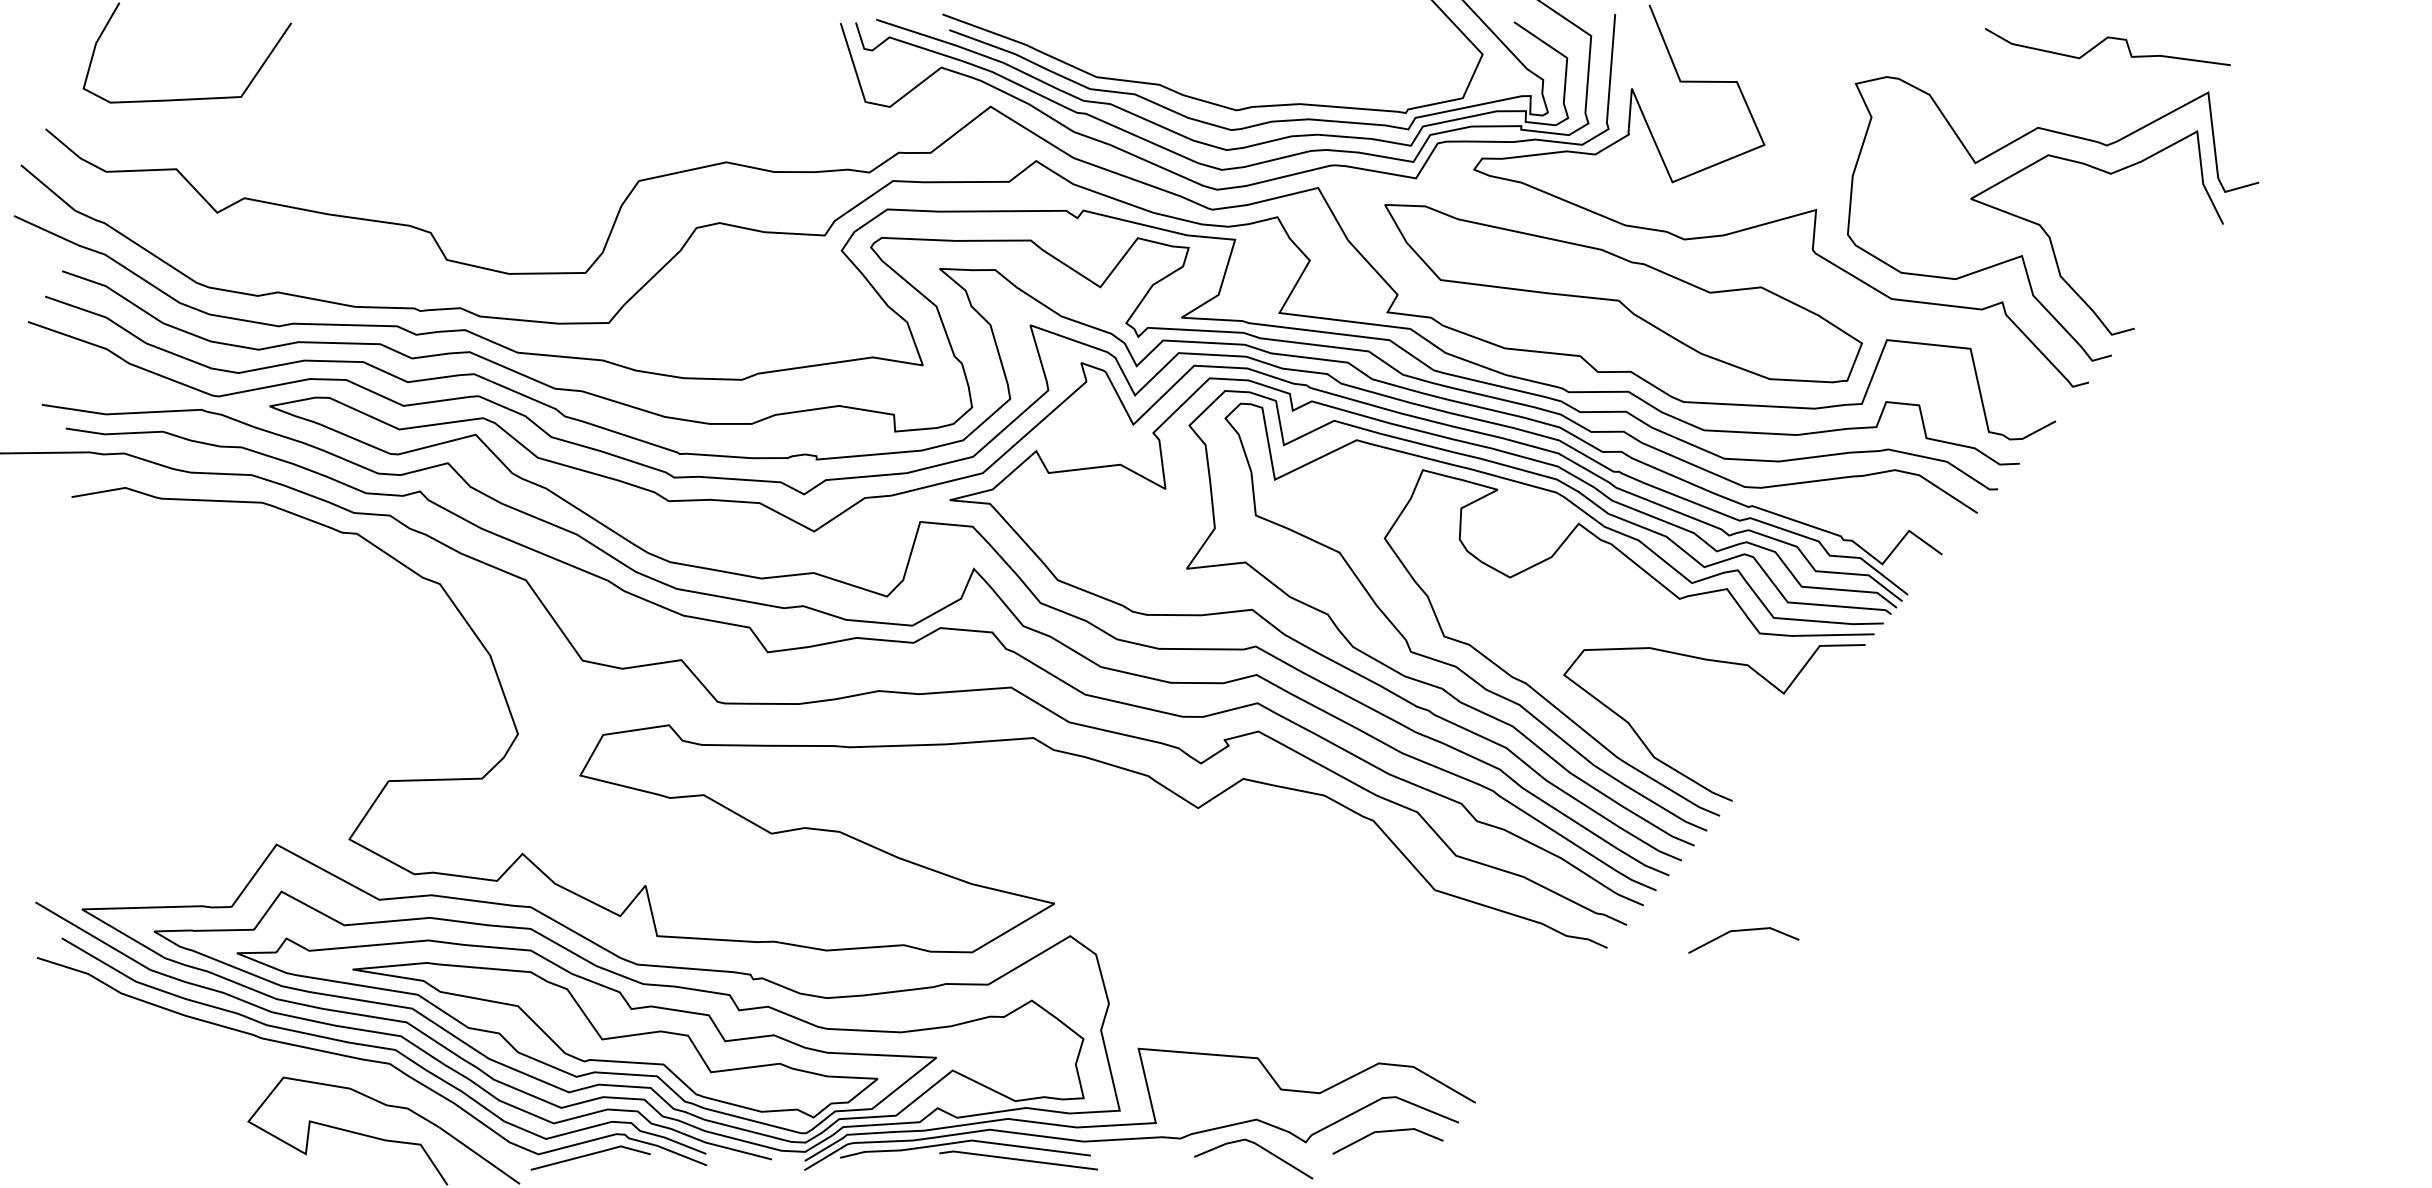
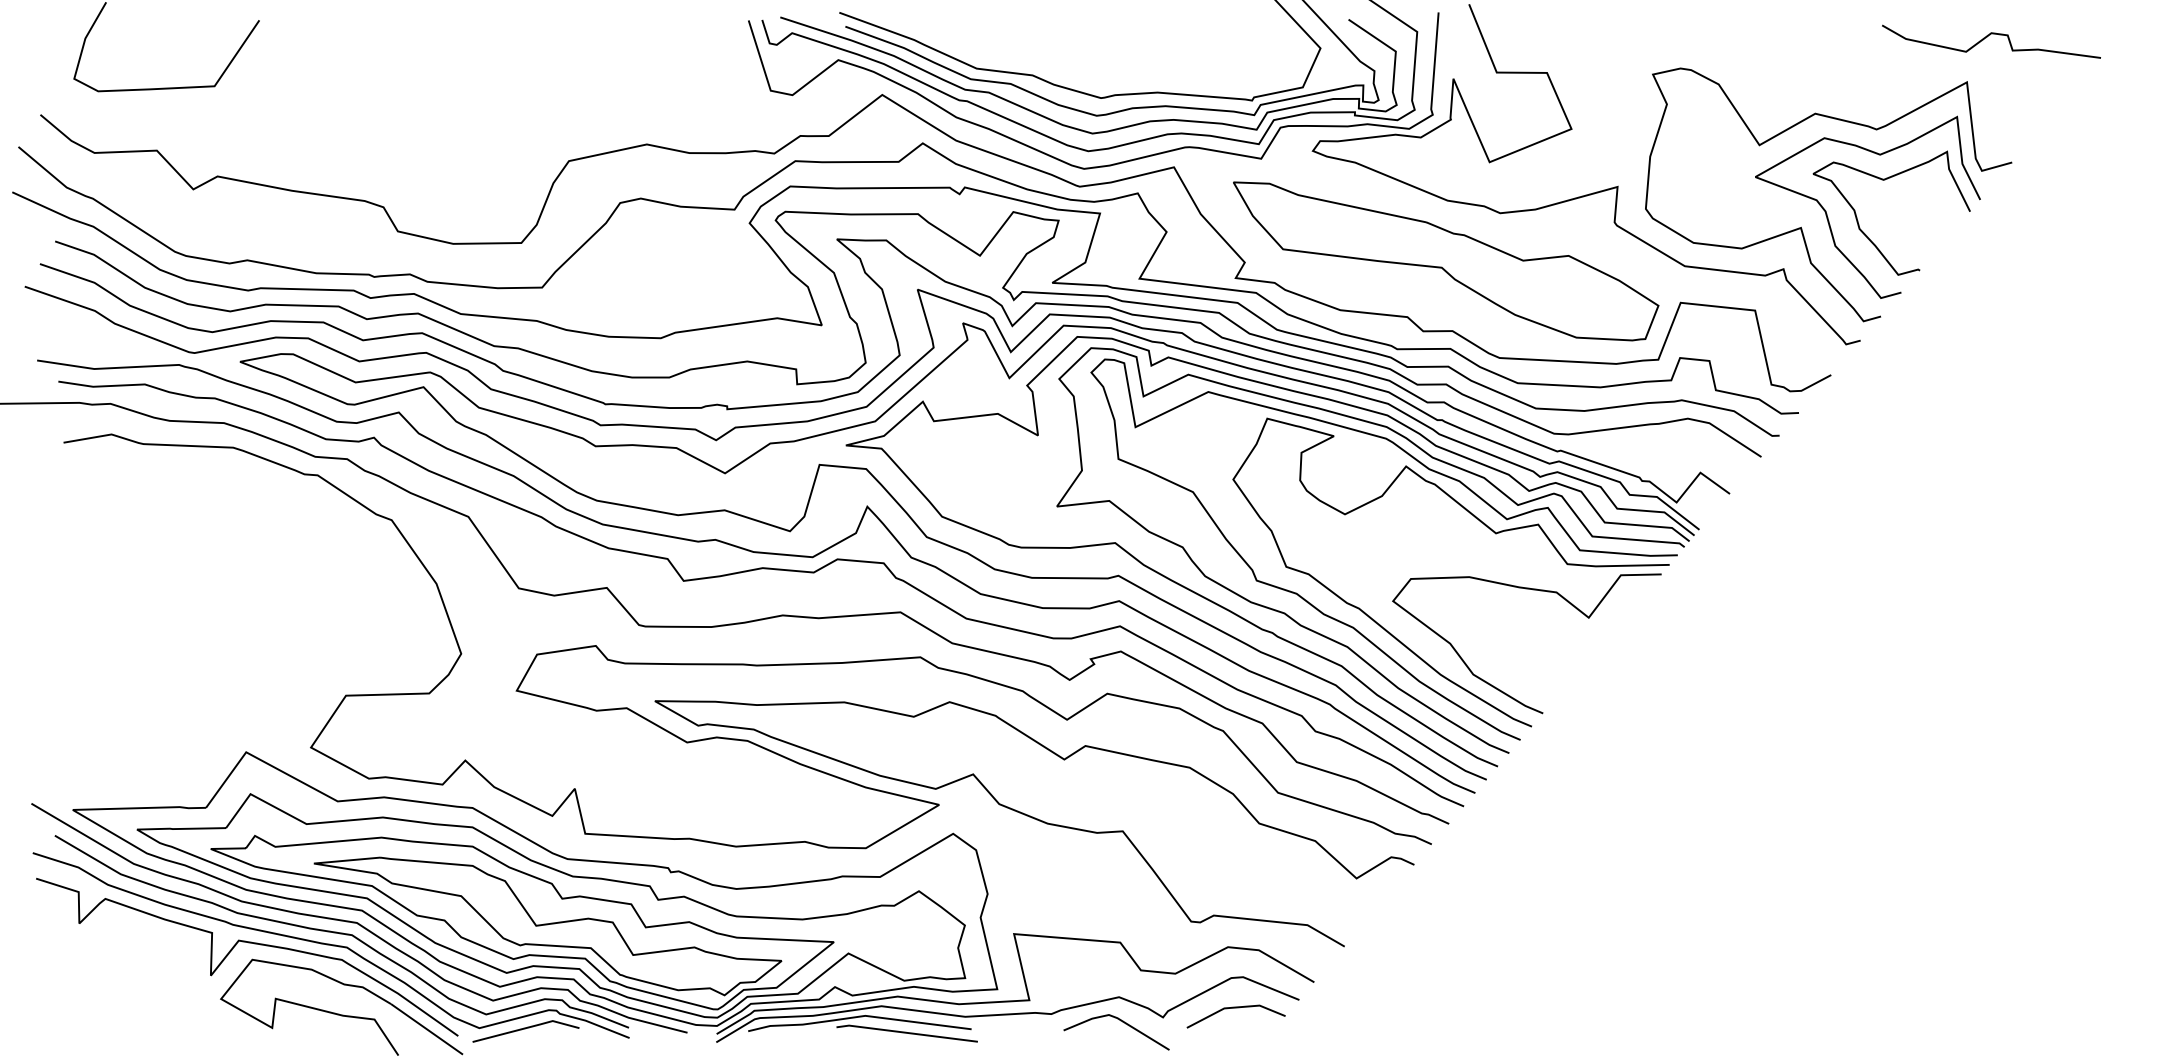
curve: (2103, 42) -> (1987, 37), moved
curve: (2116, 202) -> (1885, 180), added
curve: (1163, 921) -> (1036, 820), added
line: (1743, 931) -> (1552, 829), removed
curve: (279, 1059) -> (248, 943), added

